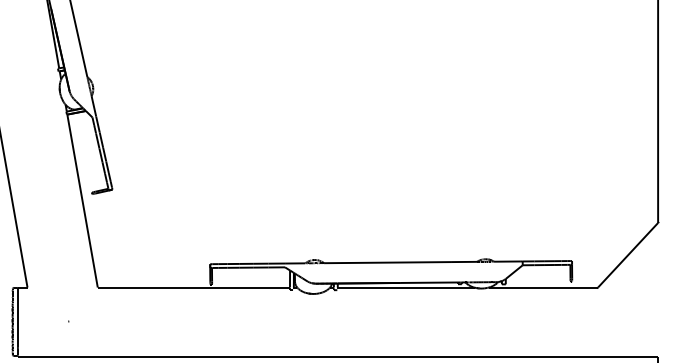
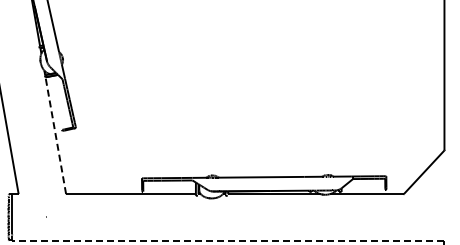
line: (82, 200) -> (55, 135), solid -> dashed
line: (336, 356) -> (227, 240), solid -> dashed

